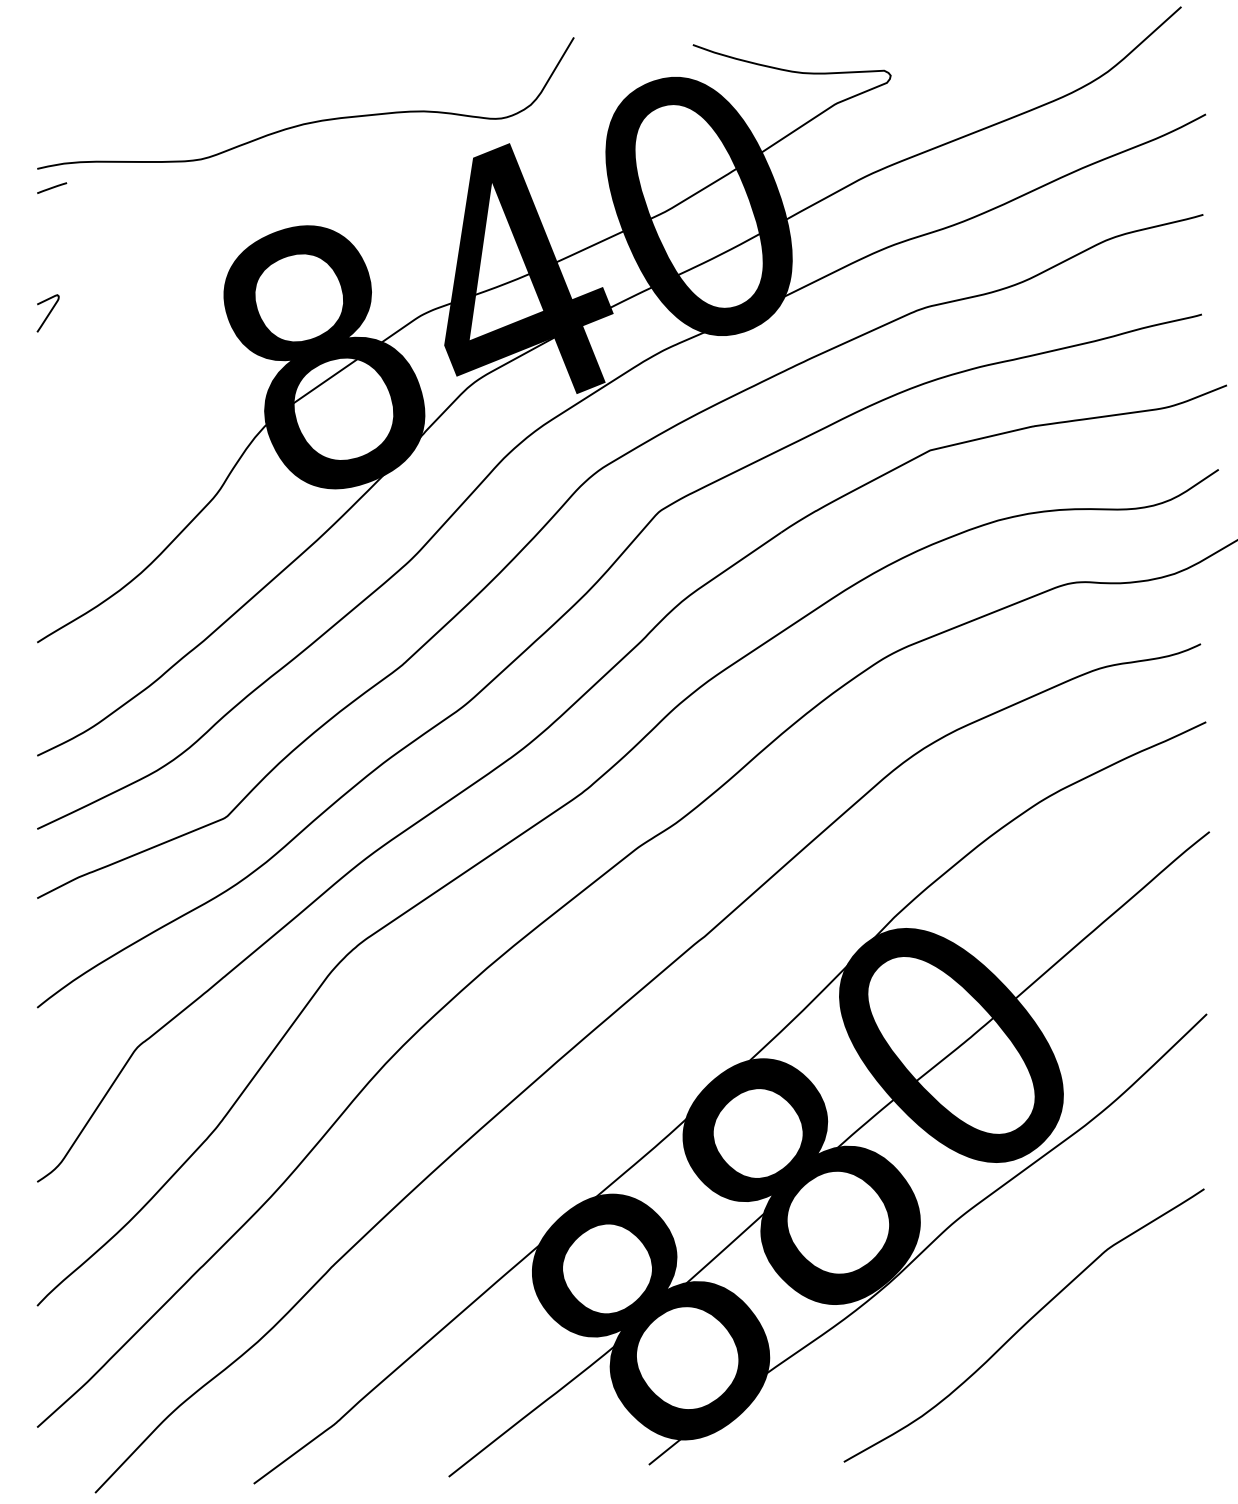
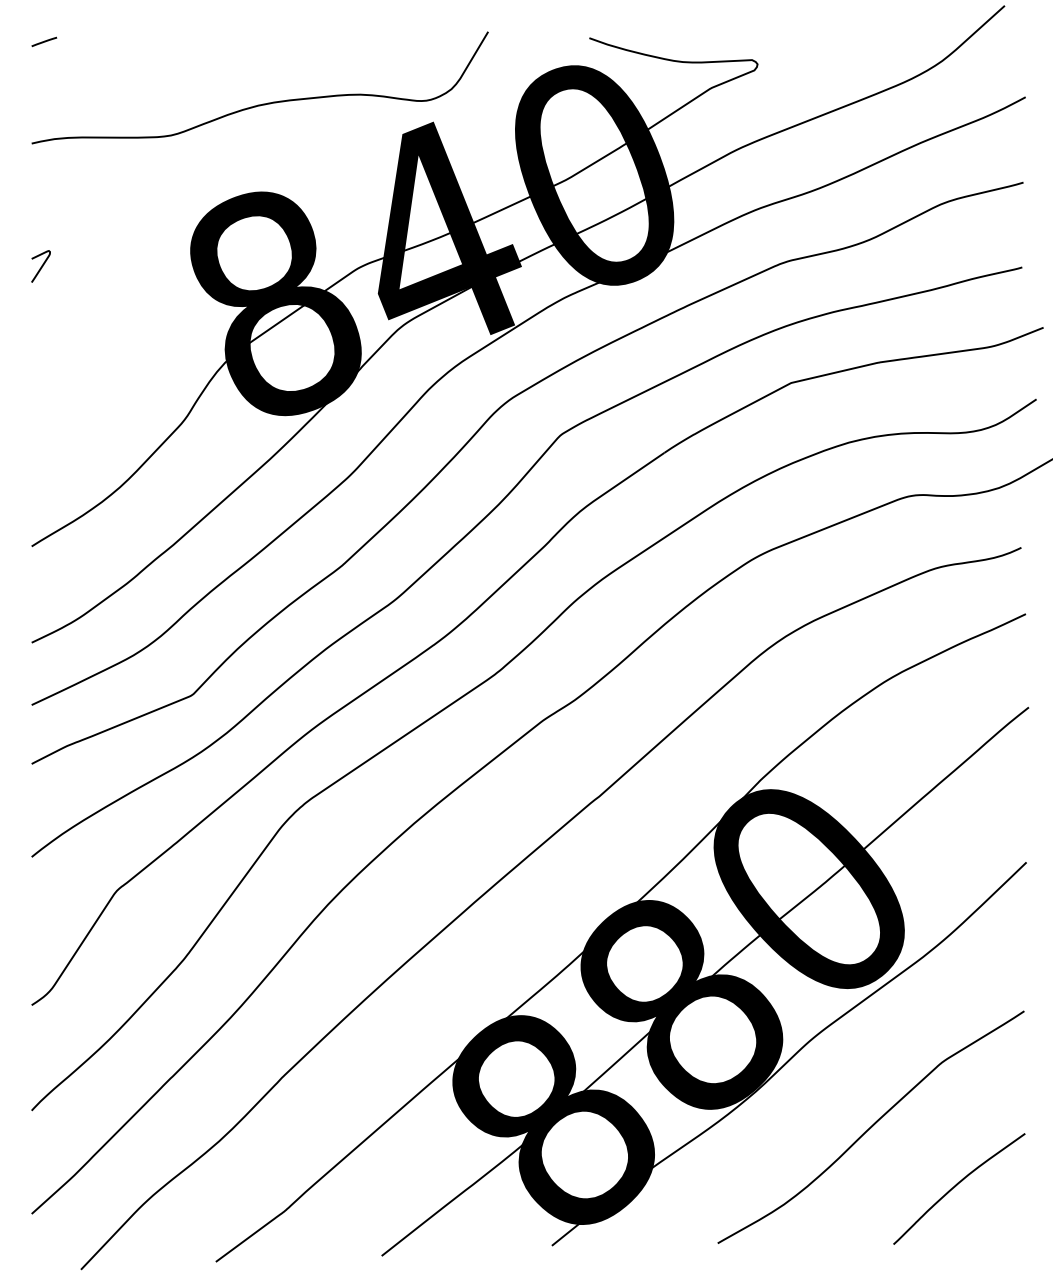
line: (52, 187) -> (44, 41), moved
curve: (1125, 1393) -> (957, 1185), added

